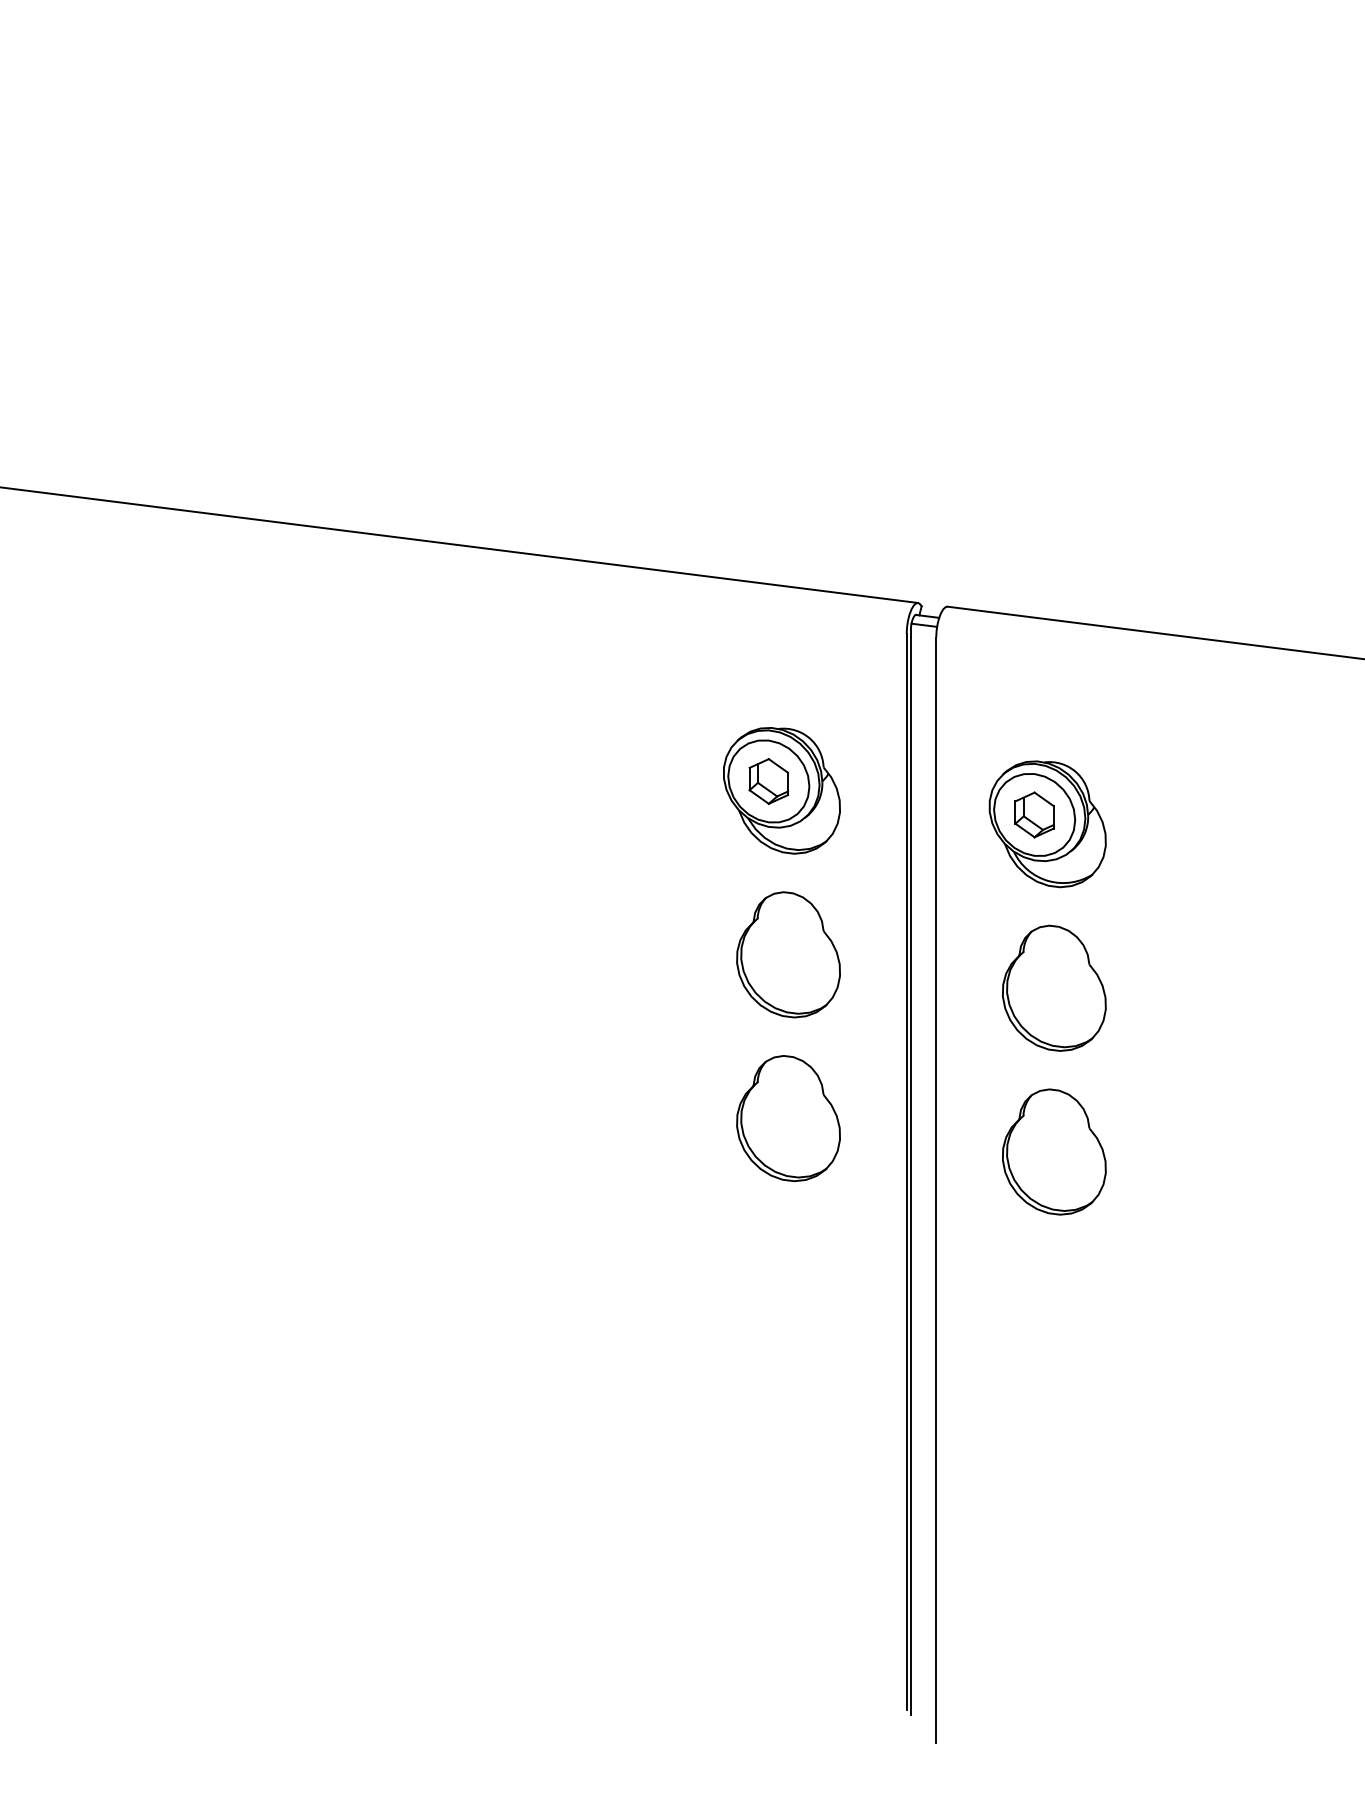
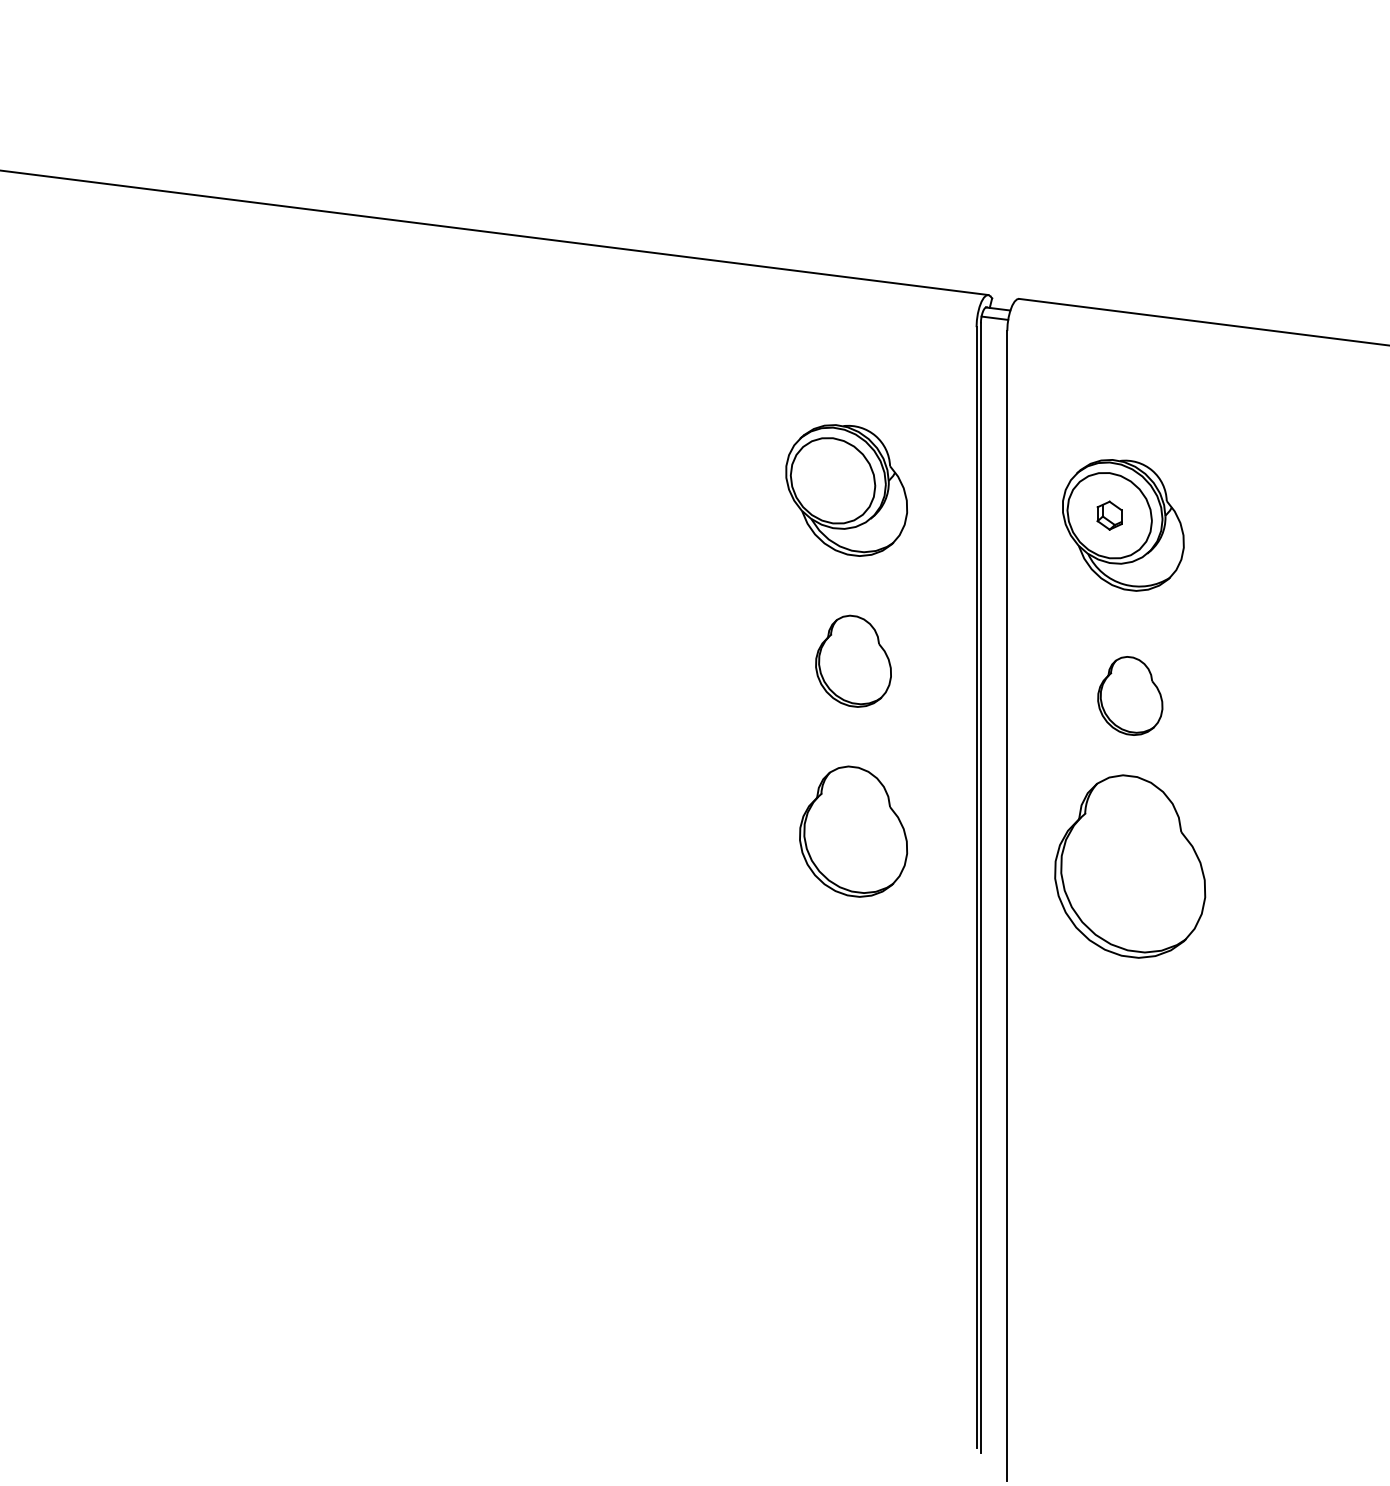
part: (768, 781) -> (832, 480), removed
part: (1034, 814) -> (1109, 515), size x0.6
part: (788, 954) -> (853, 660), size x0.7
part: (1054, 987) -> (1130, 695), size x0.6
part: (1054, 1151) -> (1130, 865), size x1.4

